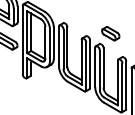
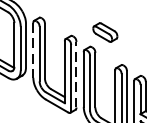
line: (59, 46) -> (33, 50), solid -> dashed
line: (90, 64) -> (77, 75), solid -> dashed

